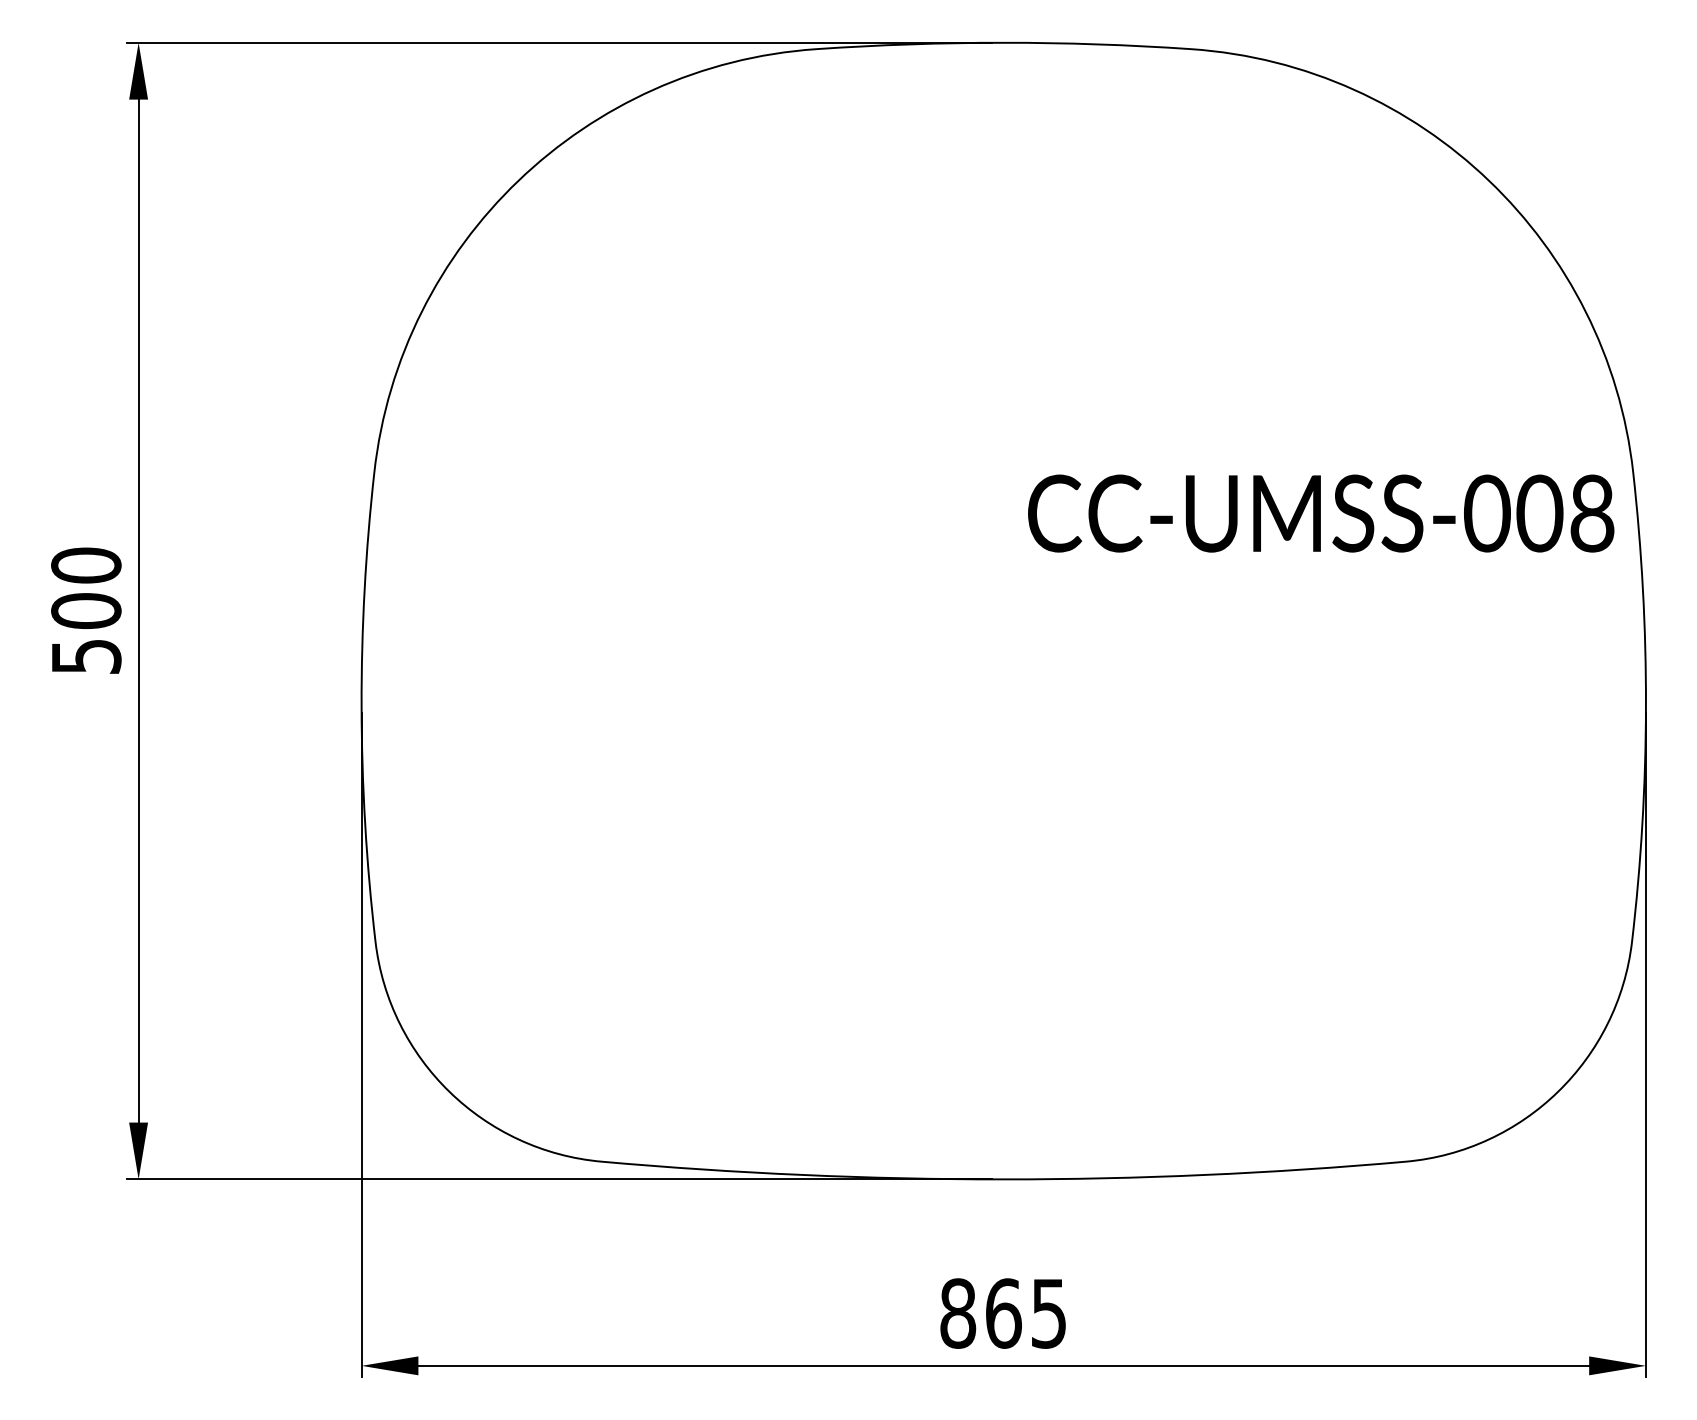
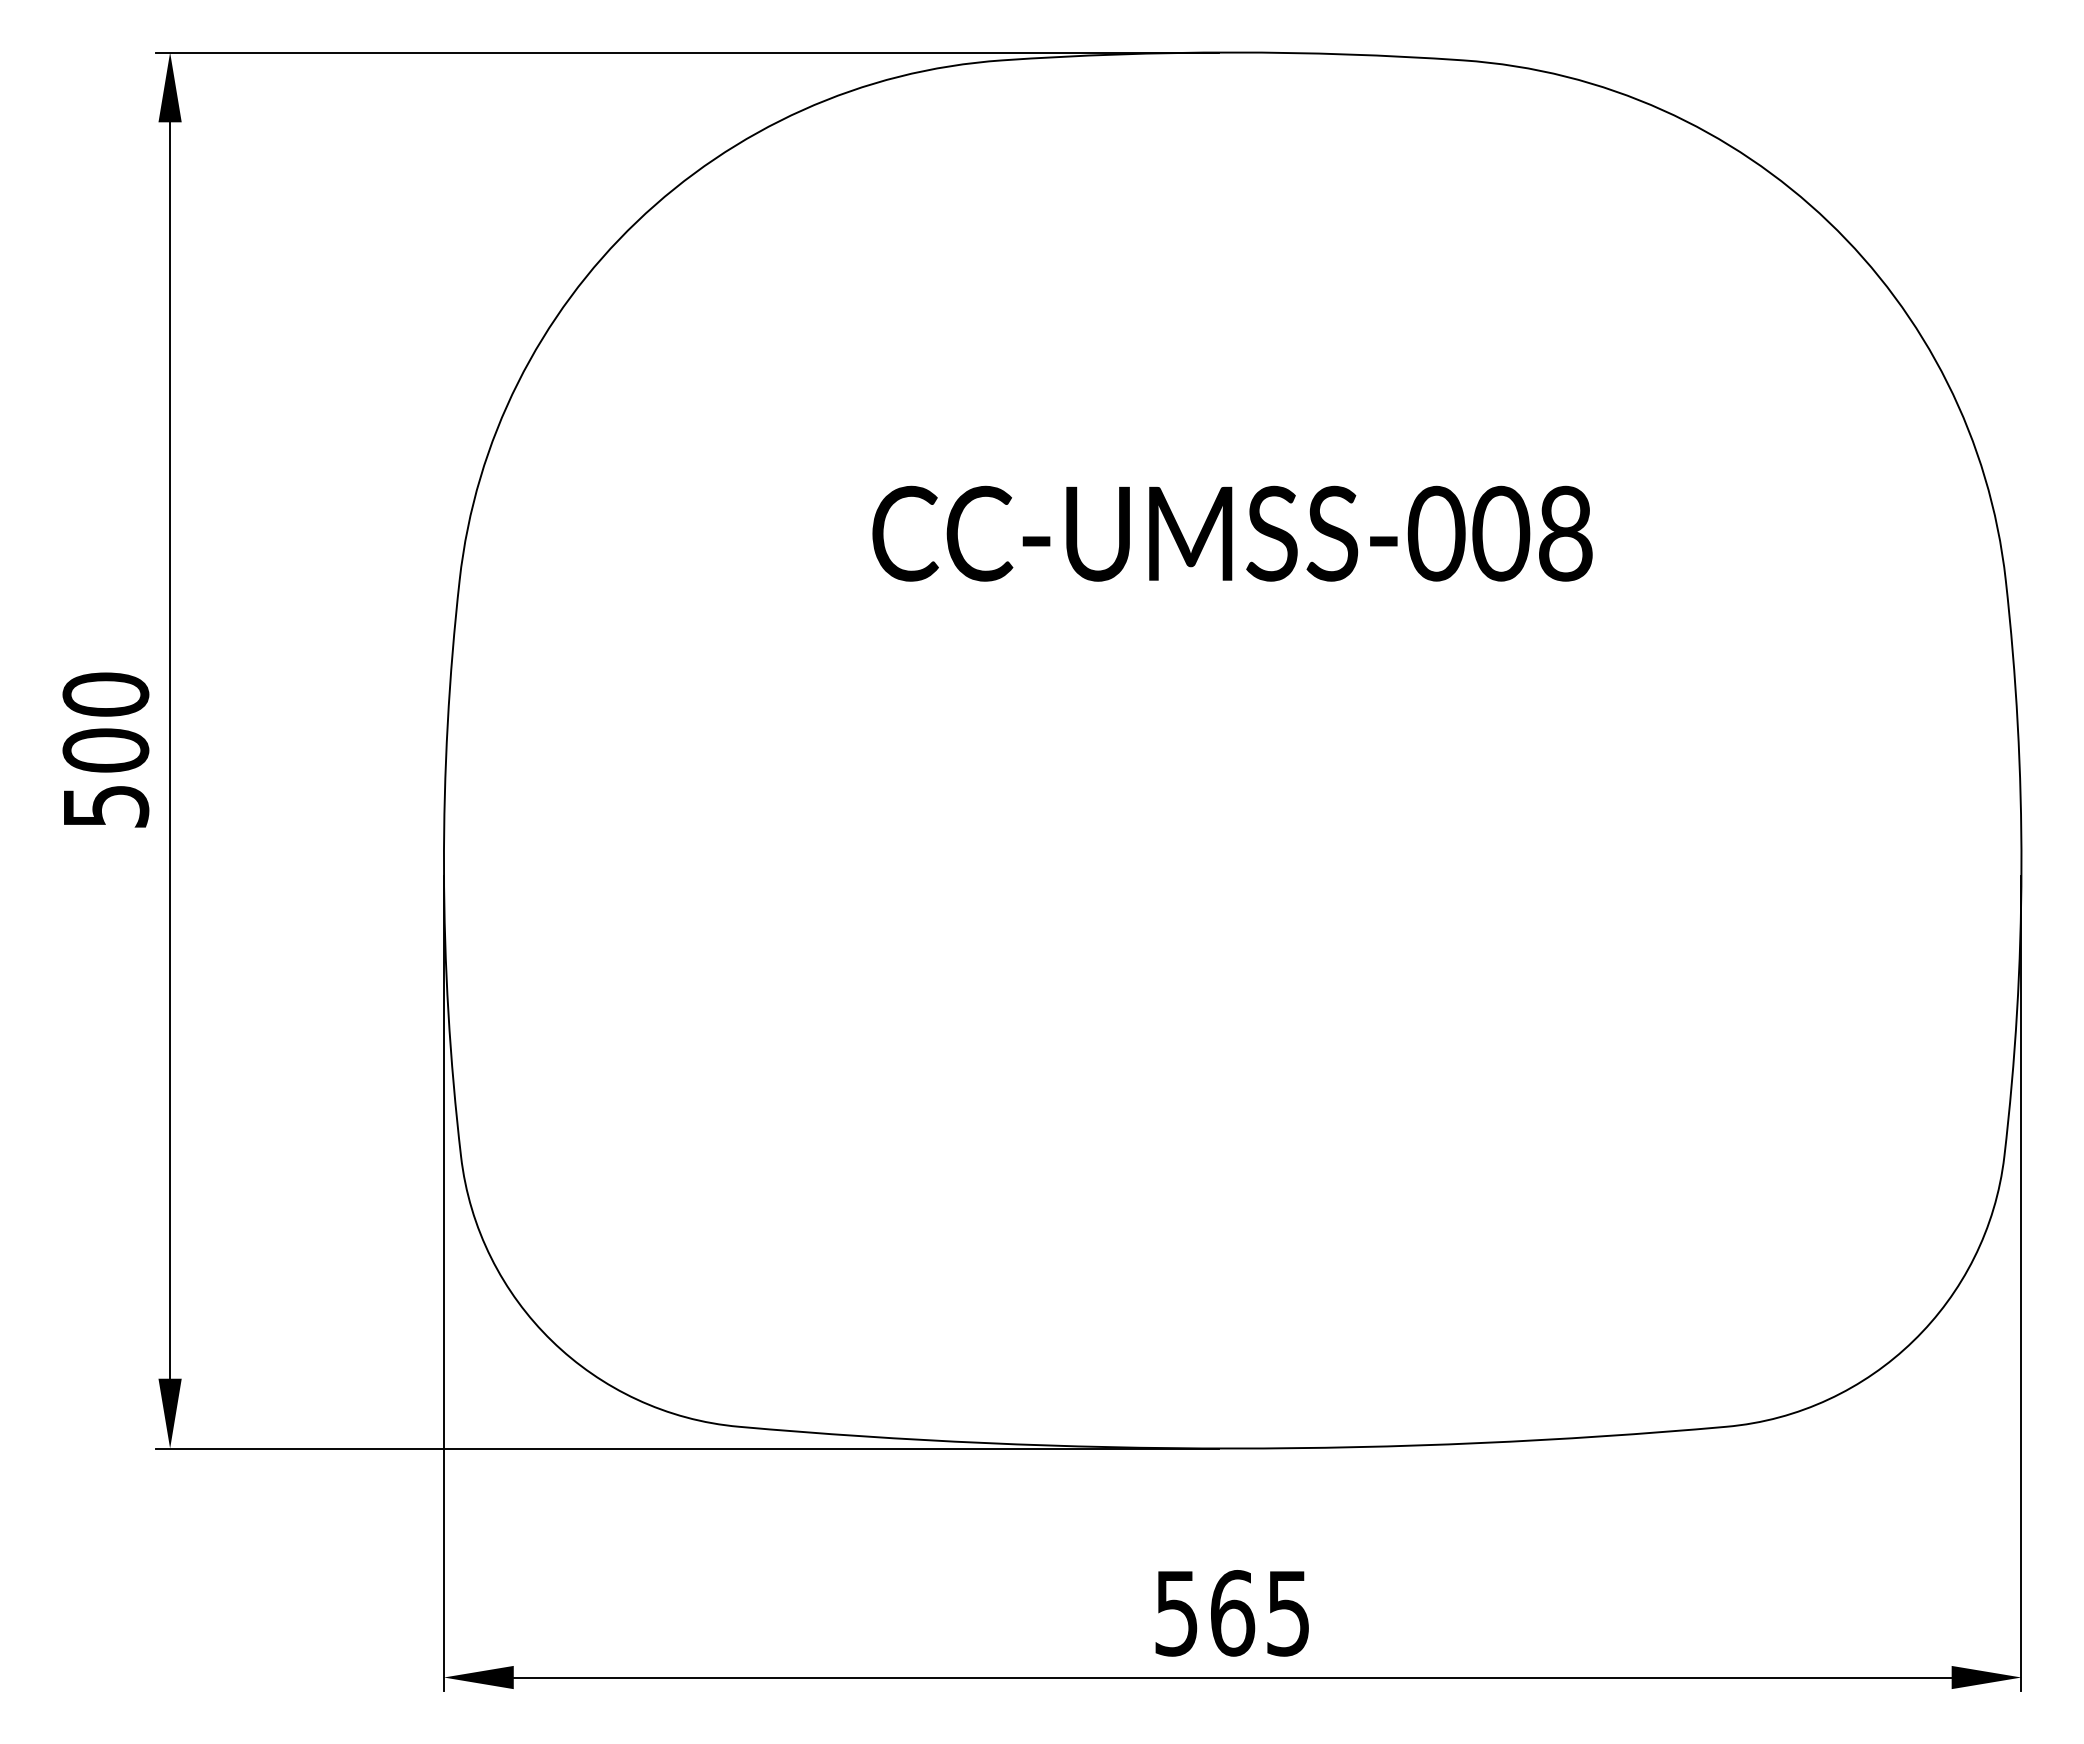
text: (1321, 513) -> (1232, 533), moved
text: (958, 1313) -> (1176, 1613), 865 -> 565

